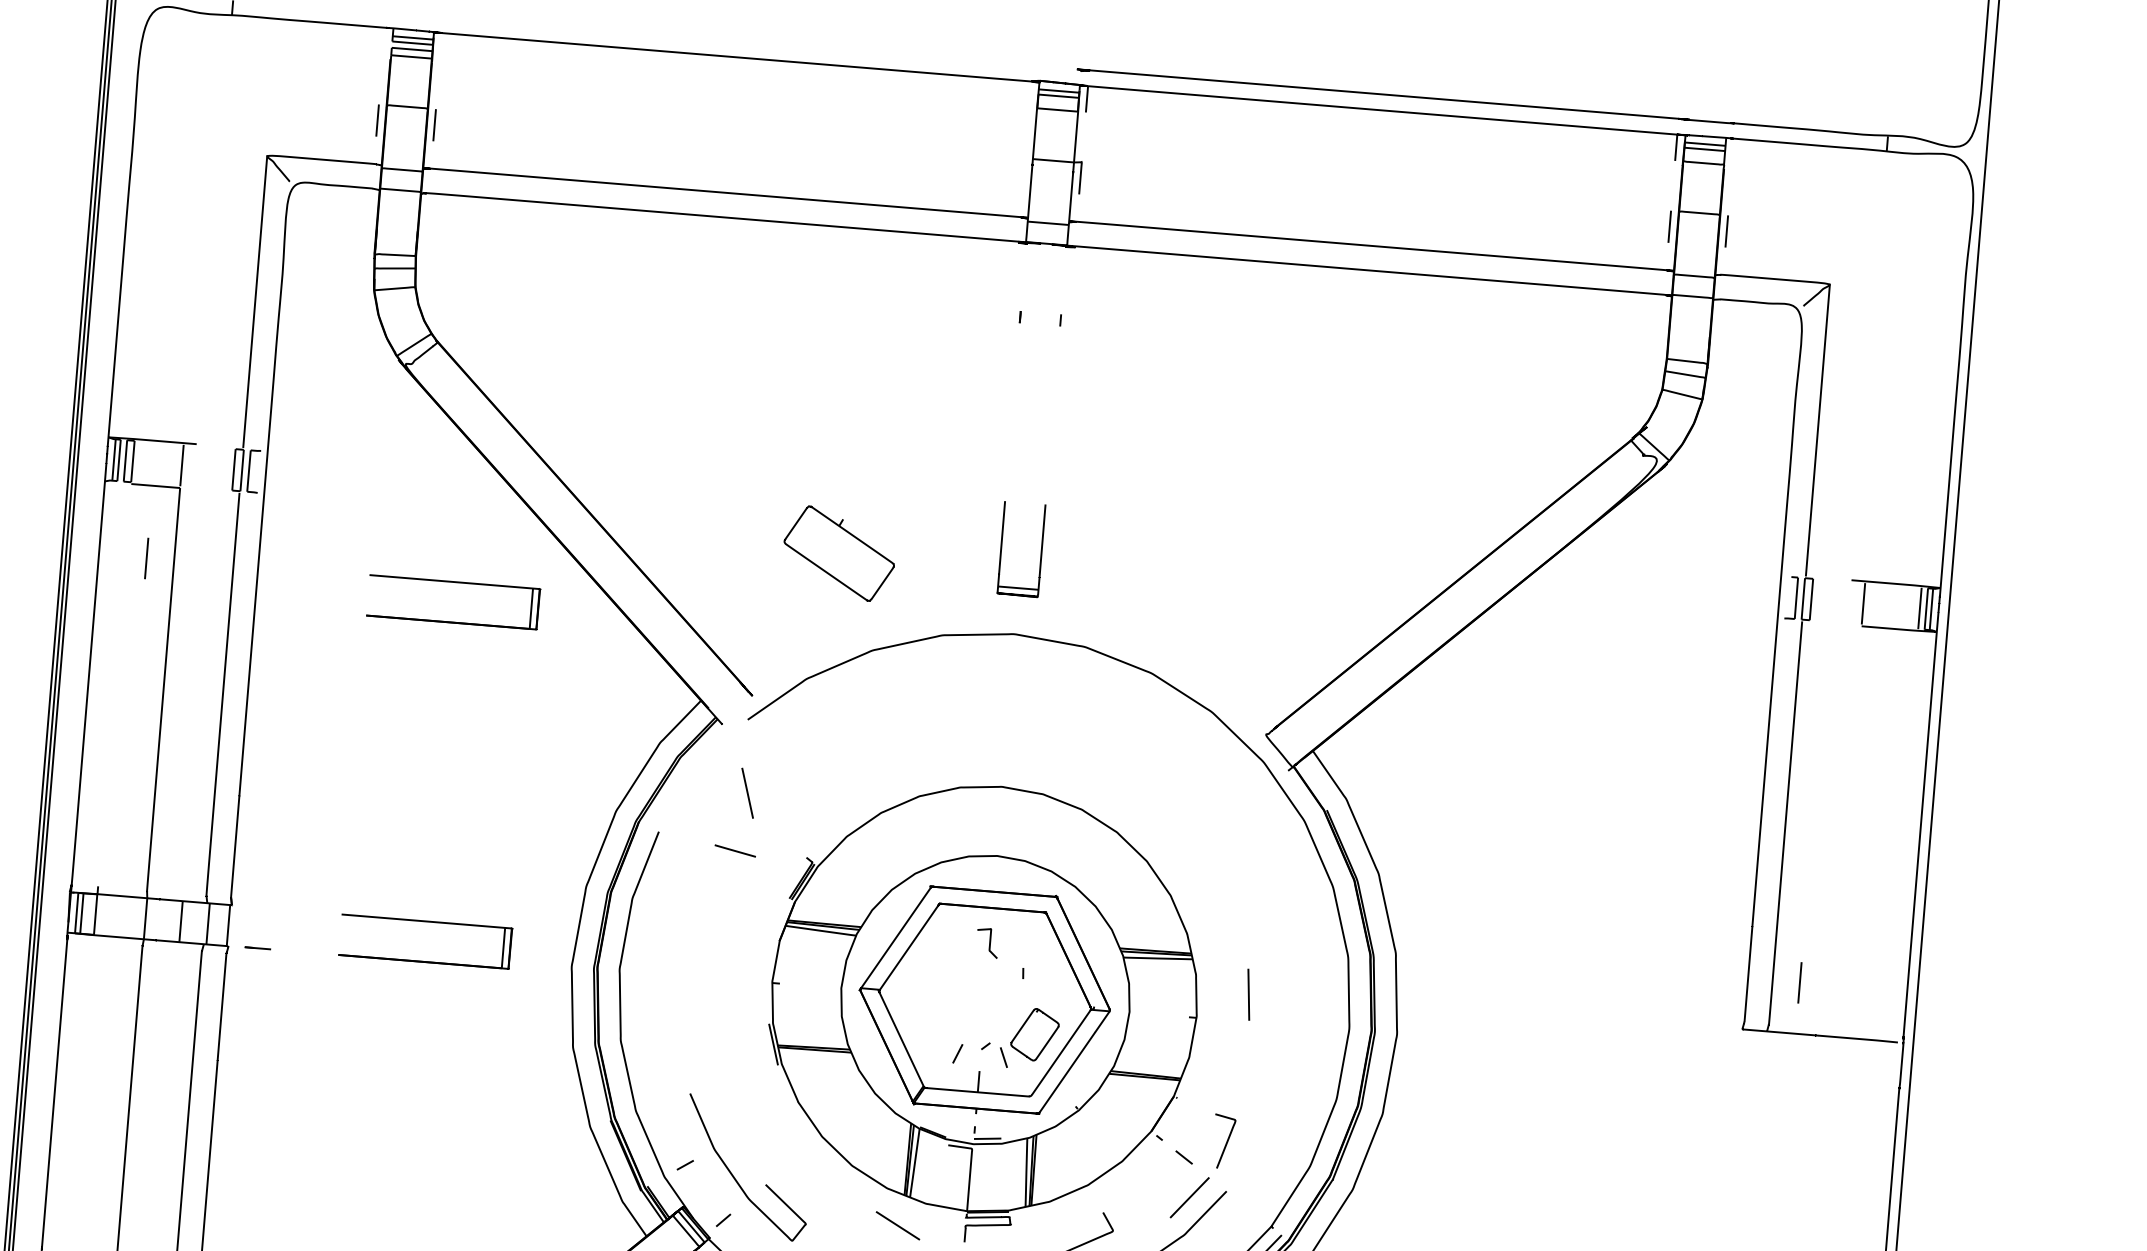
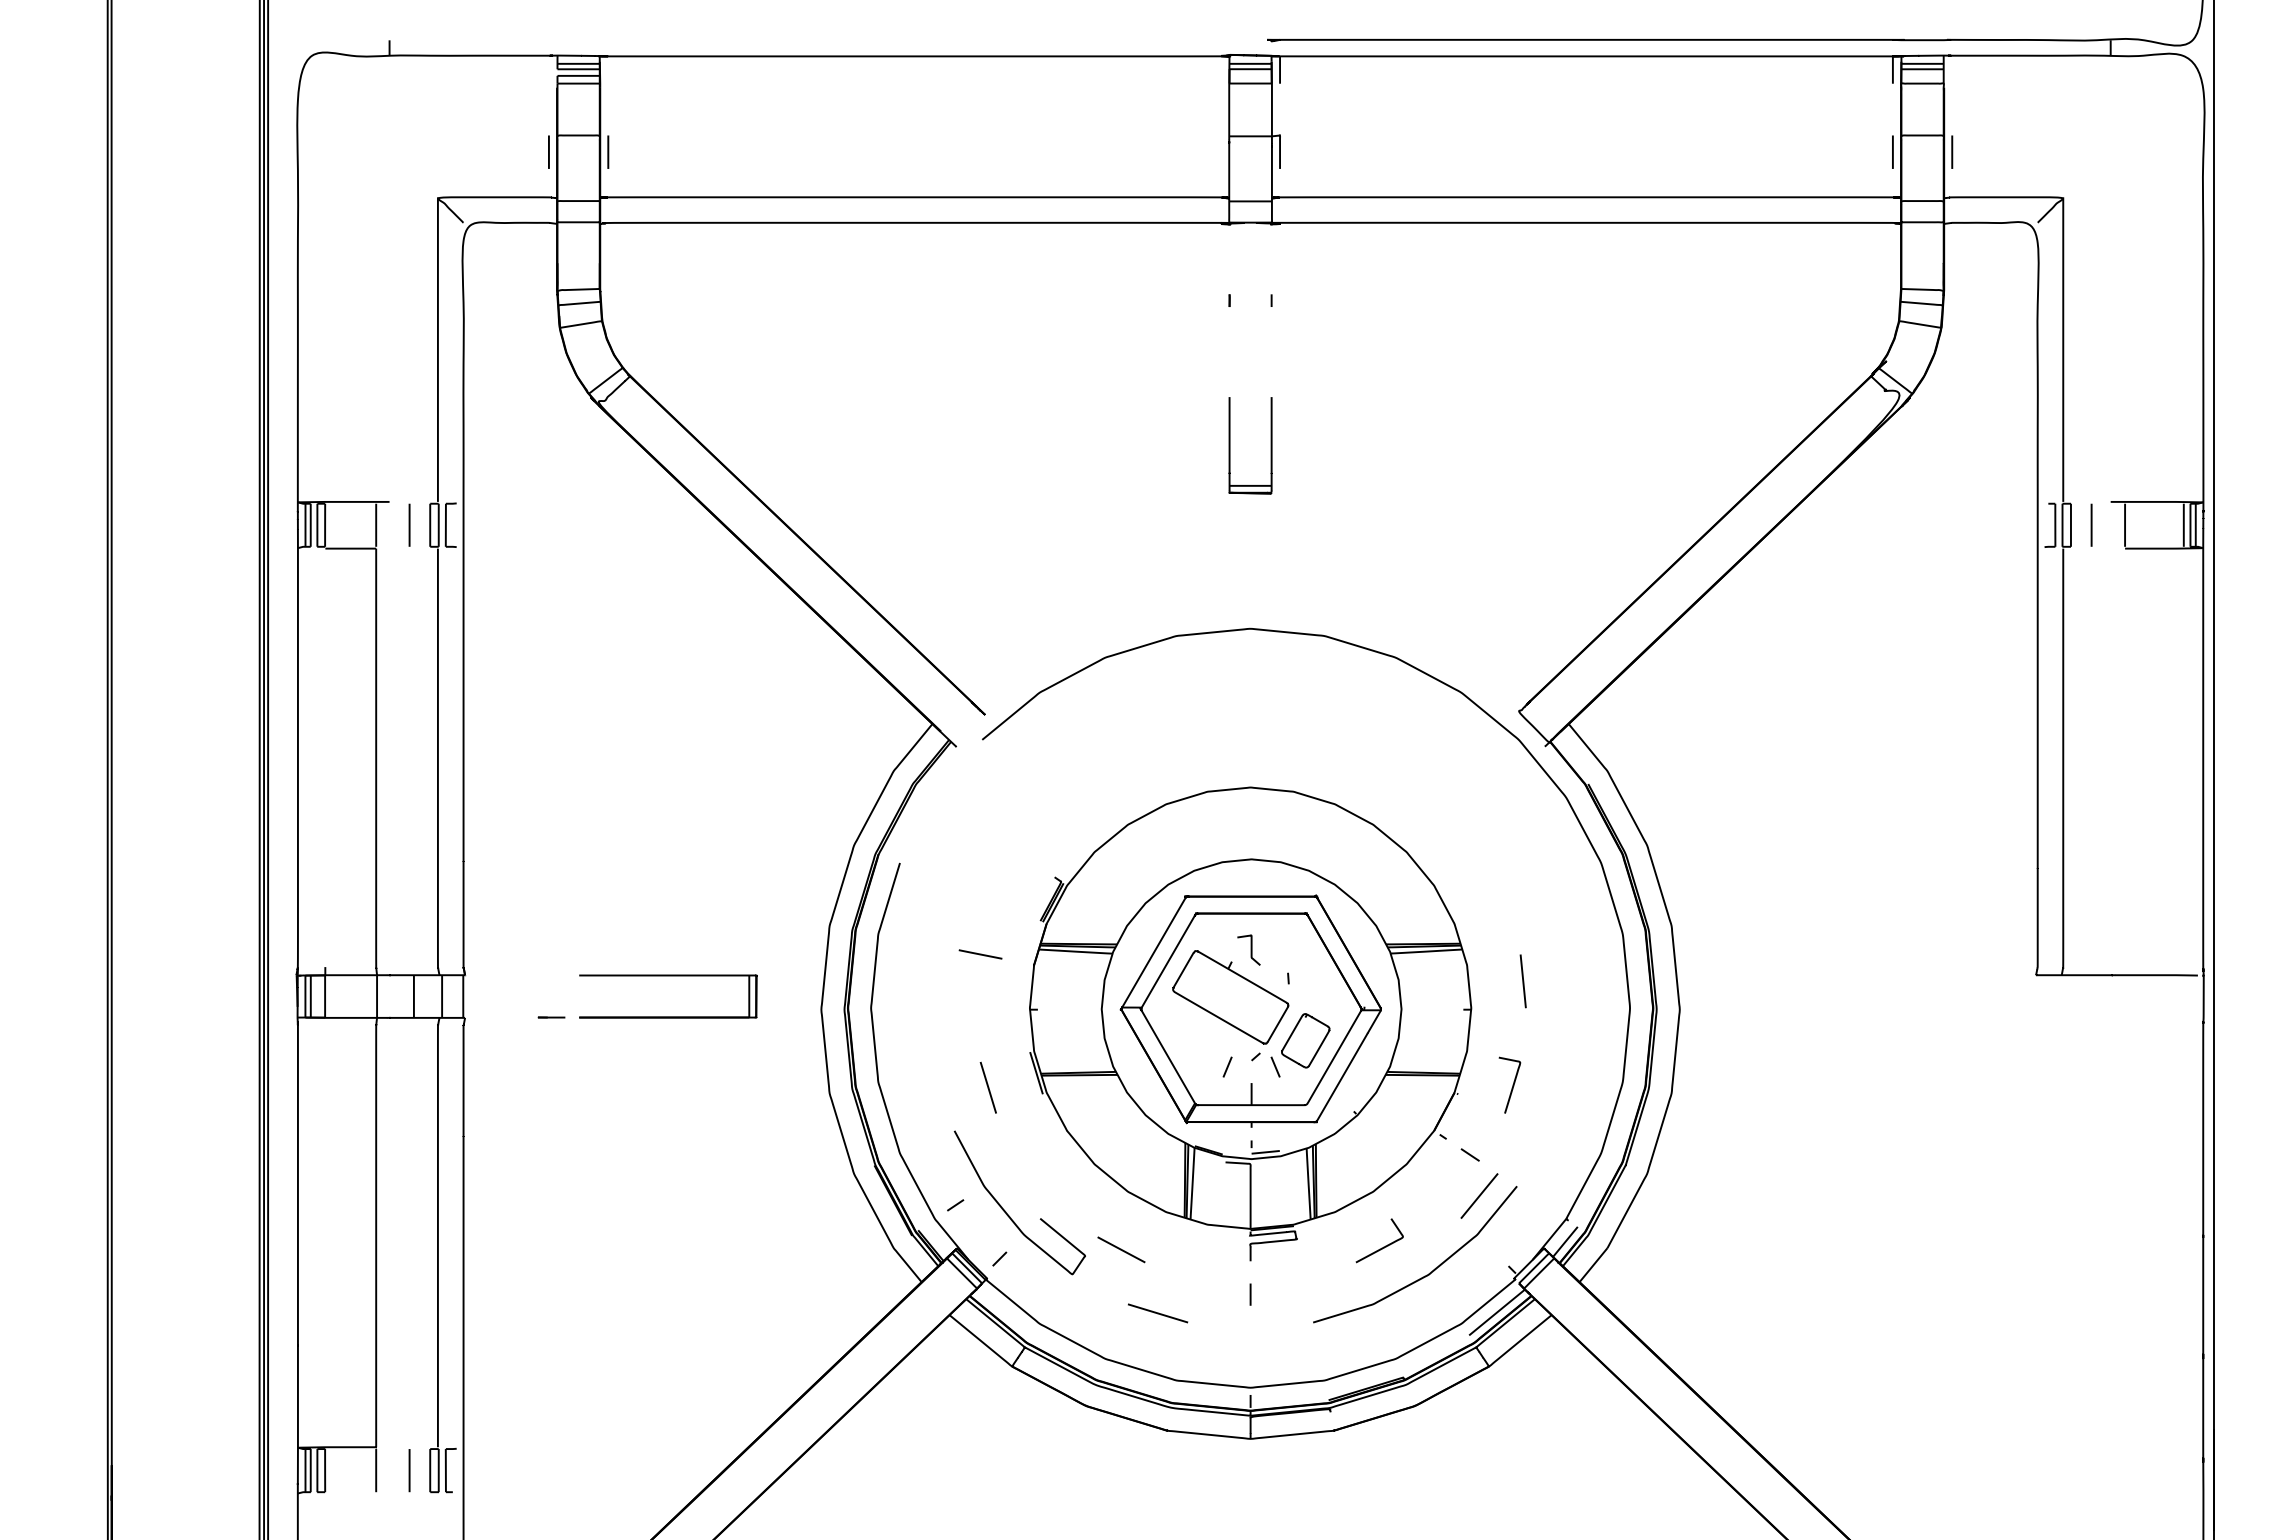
part: (1002, 547) -> (1230, 445), moved
part: (839, 553) -> (1230, 997), moved
line: (146, 557) -> (409, 524), moved
part: (455, 583) -> (668, 623), removed
line: (746, 792) -> (987, 1087), moved
line: (735, 851) -> (980, 954), moved
line: (257, 948) -> (551, 1017), moved
line: (1799, 982) -> (2091, 524), moved
curve: (1226, 1141) -> (1512, 1084), moved
line: (898, 1225) -> (1121, 1249), moved

